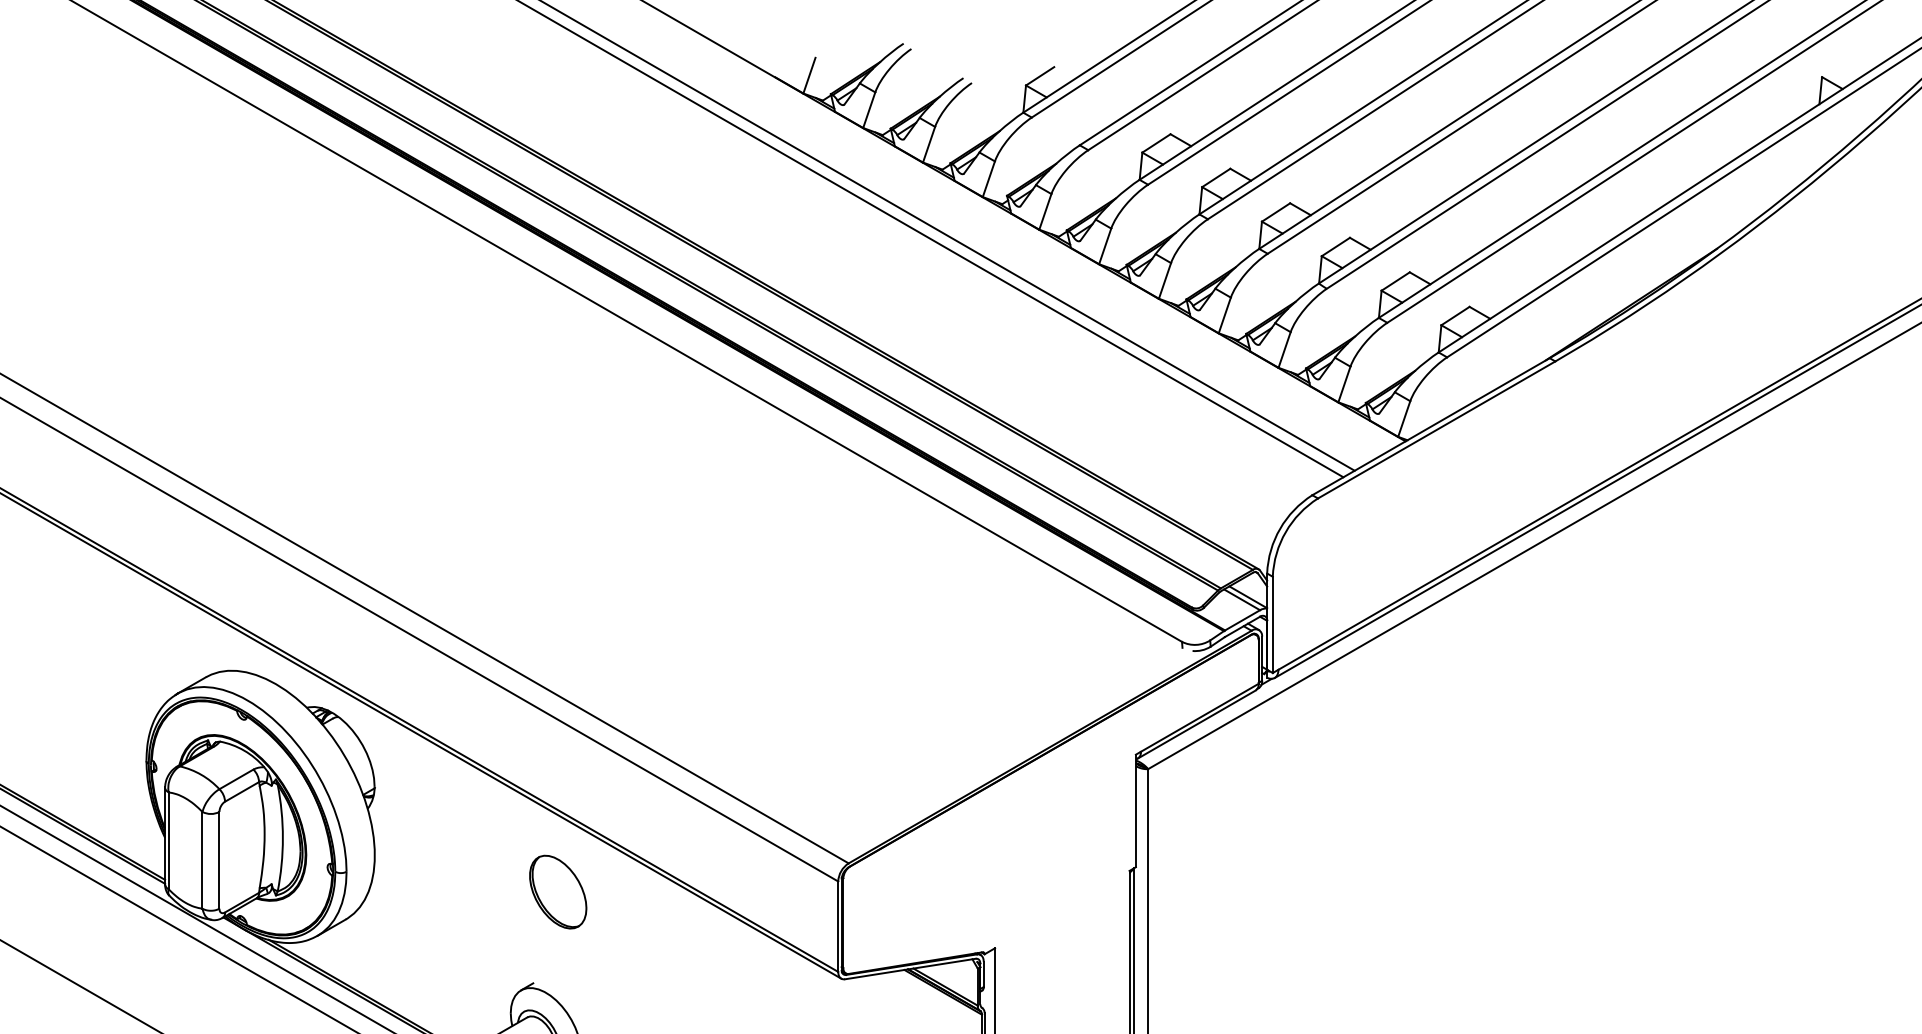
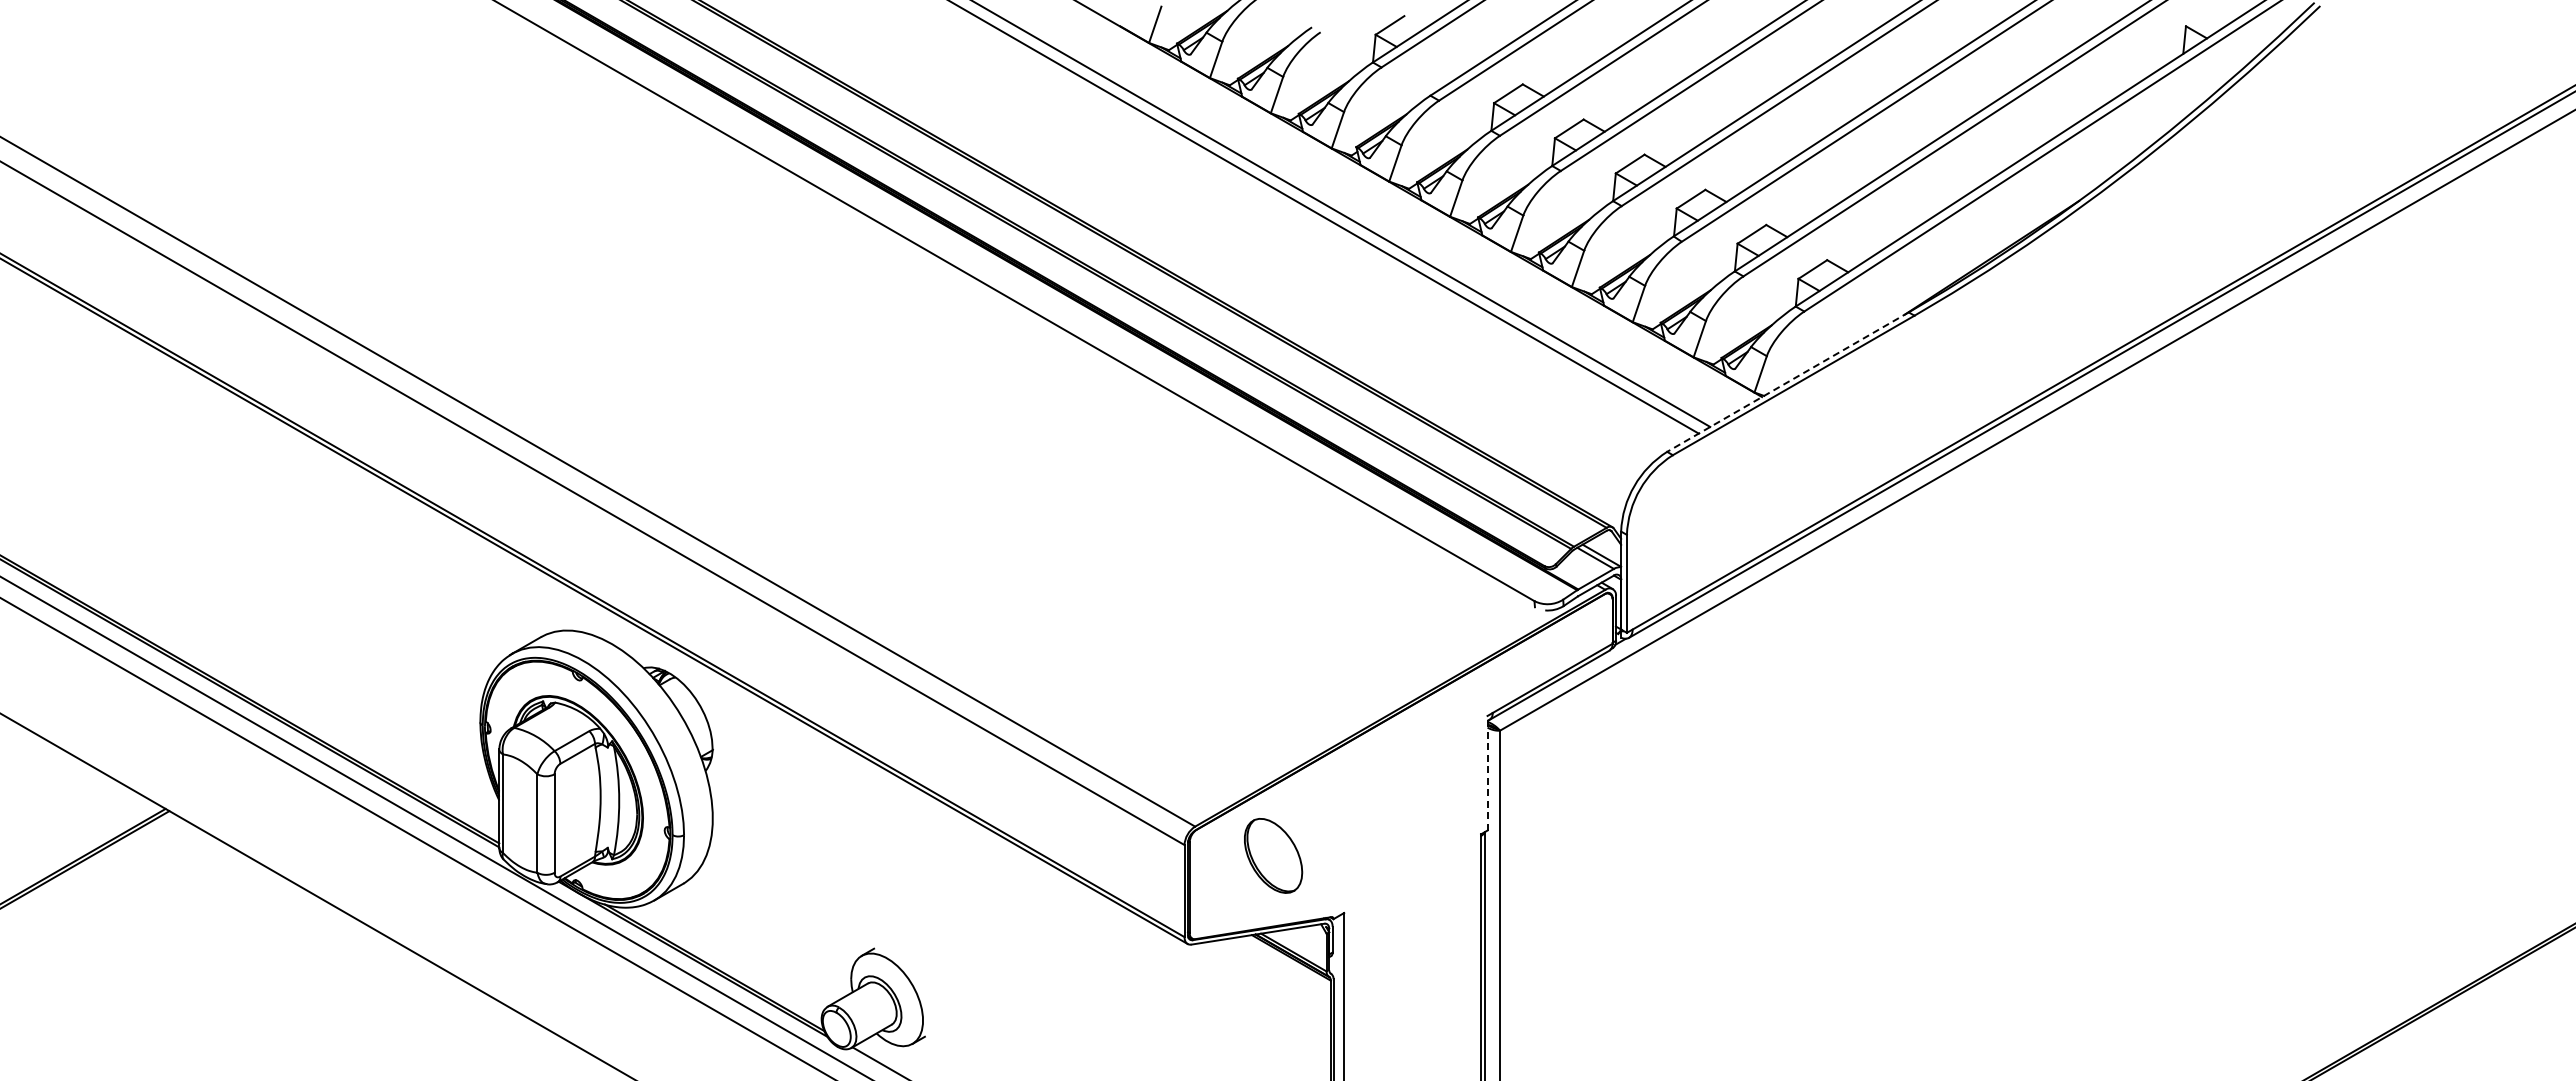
line: (1430, 427) -> (1787, 382), solid -> dashed
line: (1135, 810) -> (1487, 772), solid -> dashed
part: (558, 891) -> (1273, 855), moved

